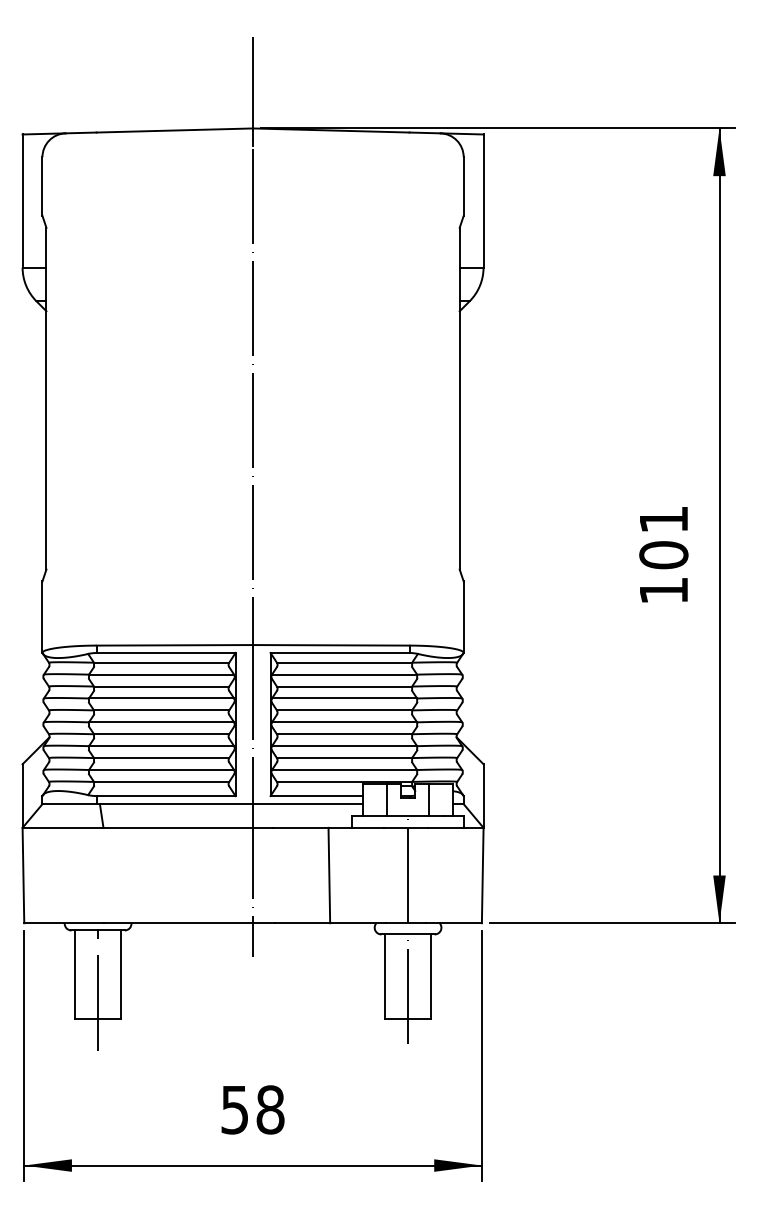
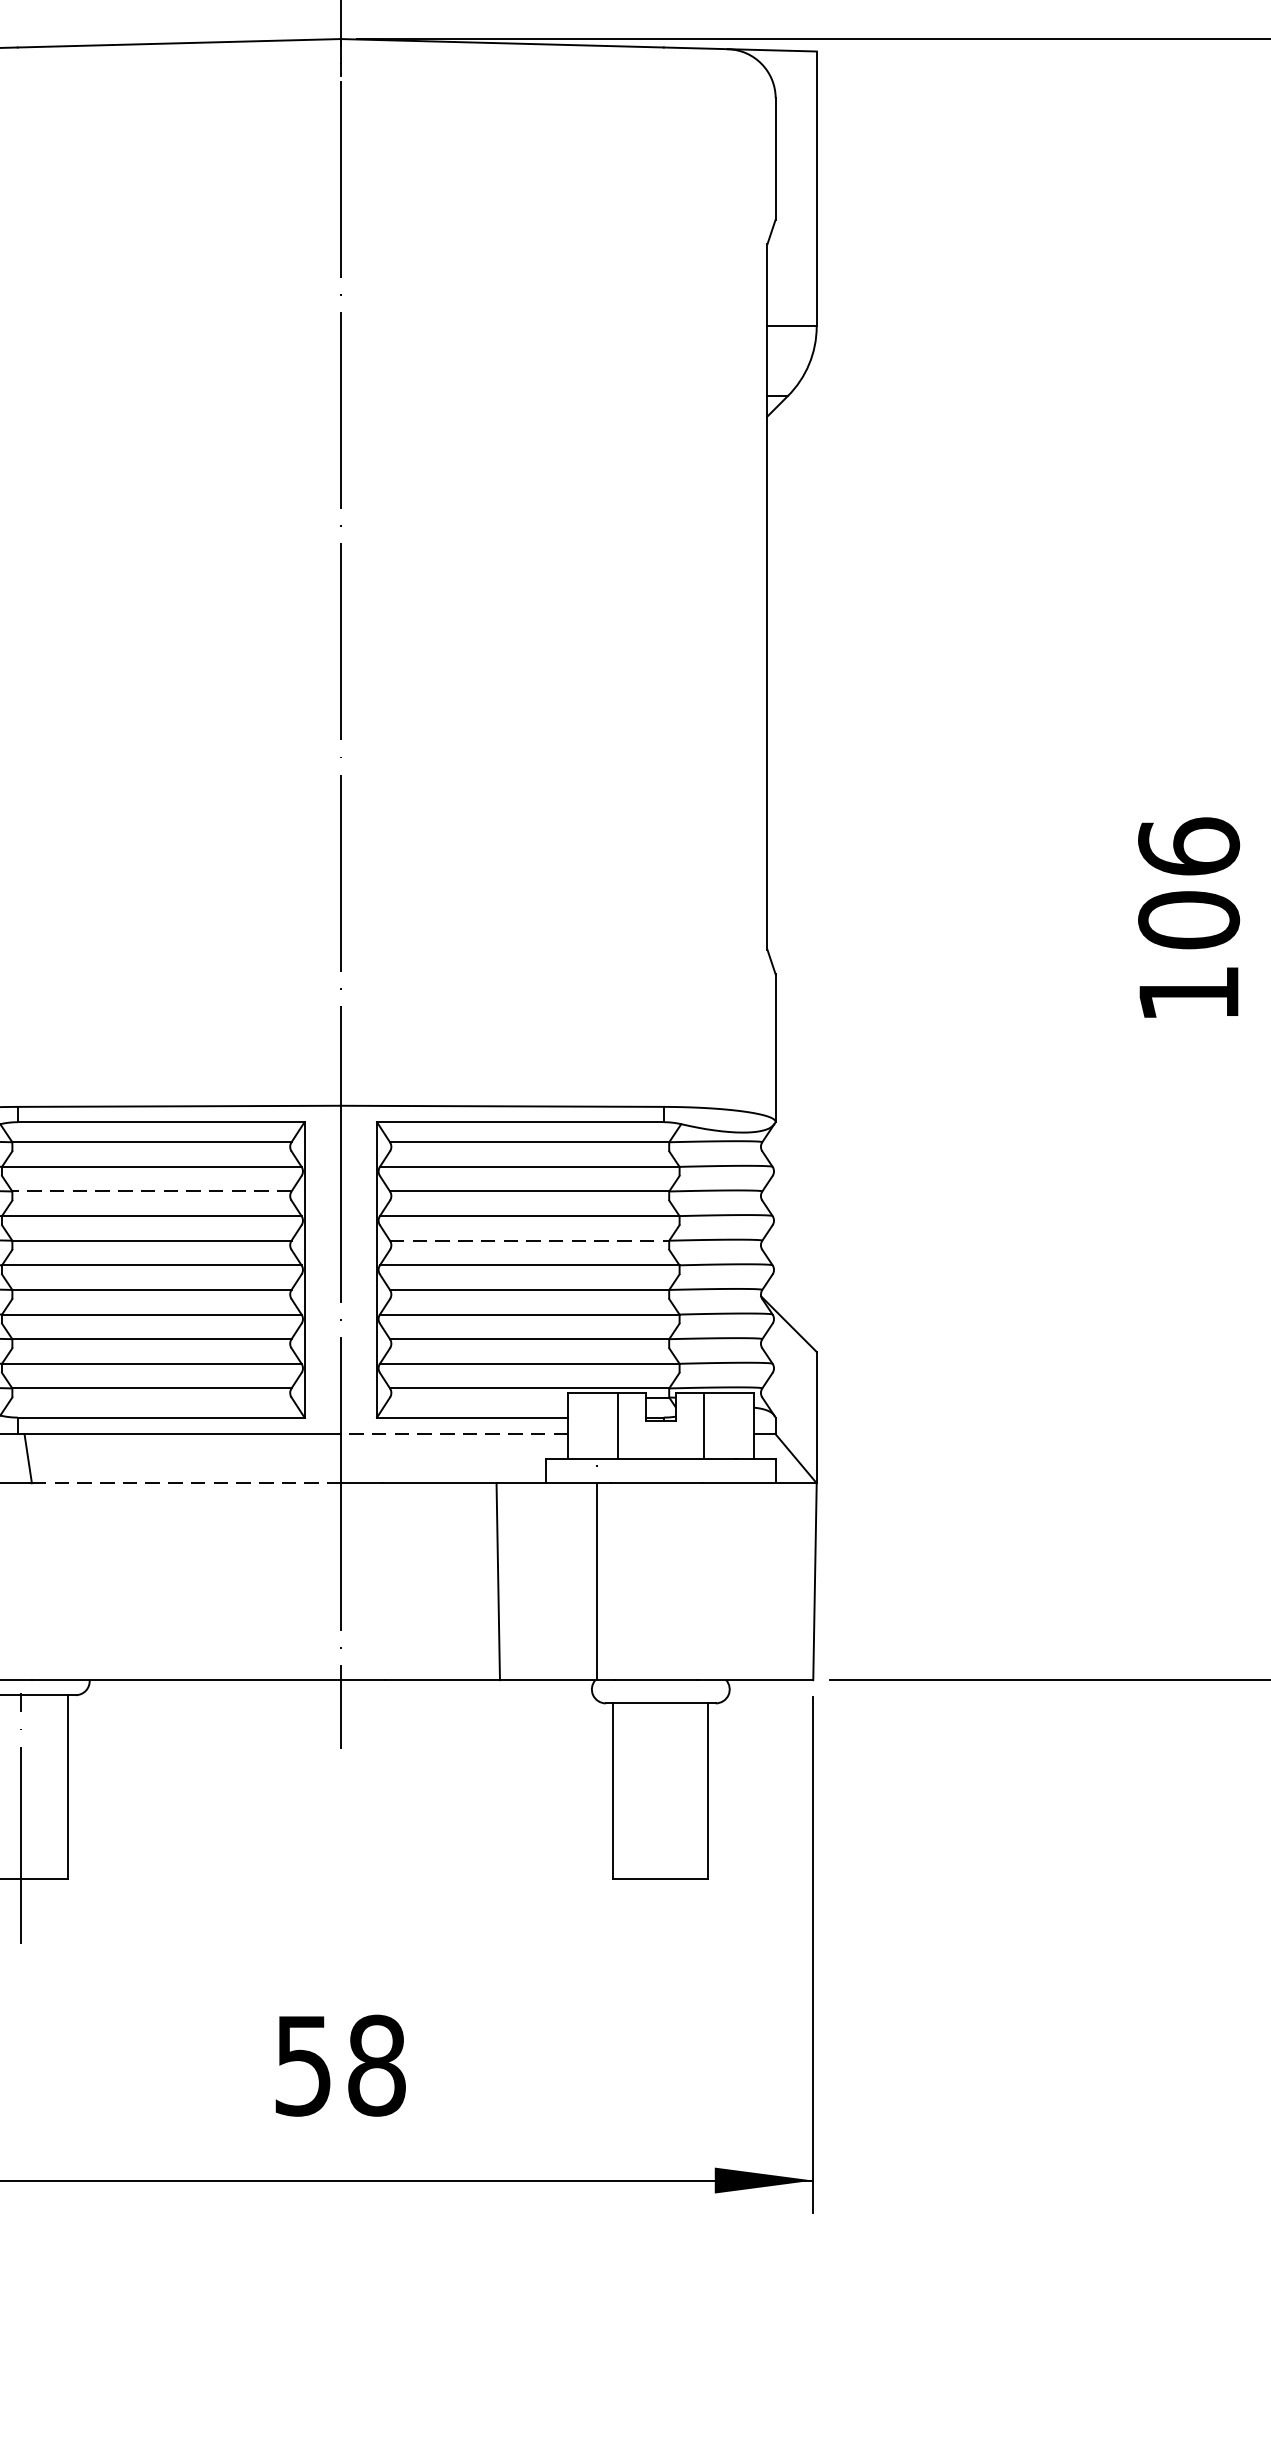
text: (663, 519) -> (1188, 846), 101 -> 106
line: (161, 686) -> (151, 1191), solid -> dashed
line: (344, 710) -> (529, 1240), solid -> dashed
line: (307, 804) -> (453, 1435), solid -> dashed
line: (178, 827) -> (186, 1482), solid -> dashed
line: (408, 869) -> (597, 1569), moved
line: (408, 988) -> (661, 1814), removed

